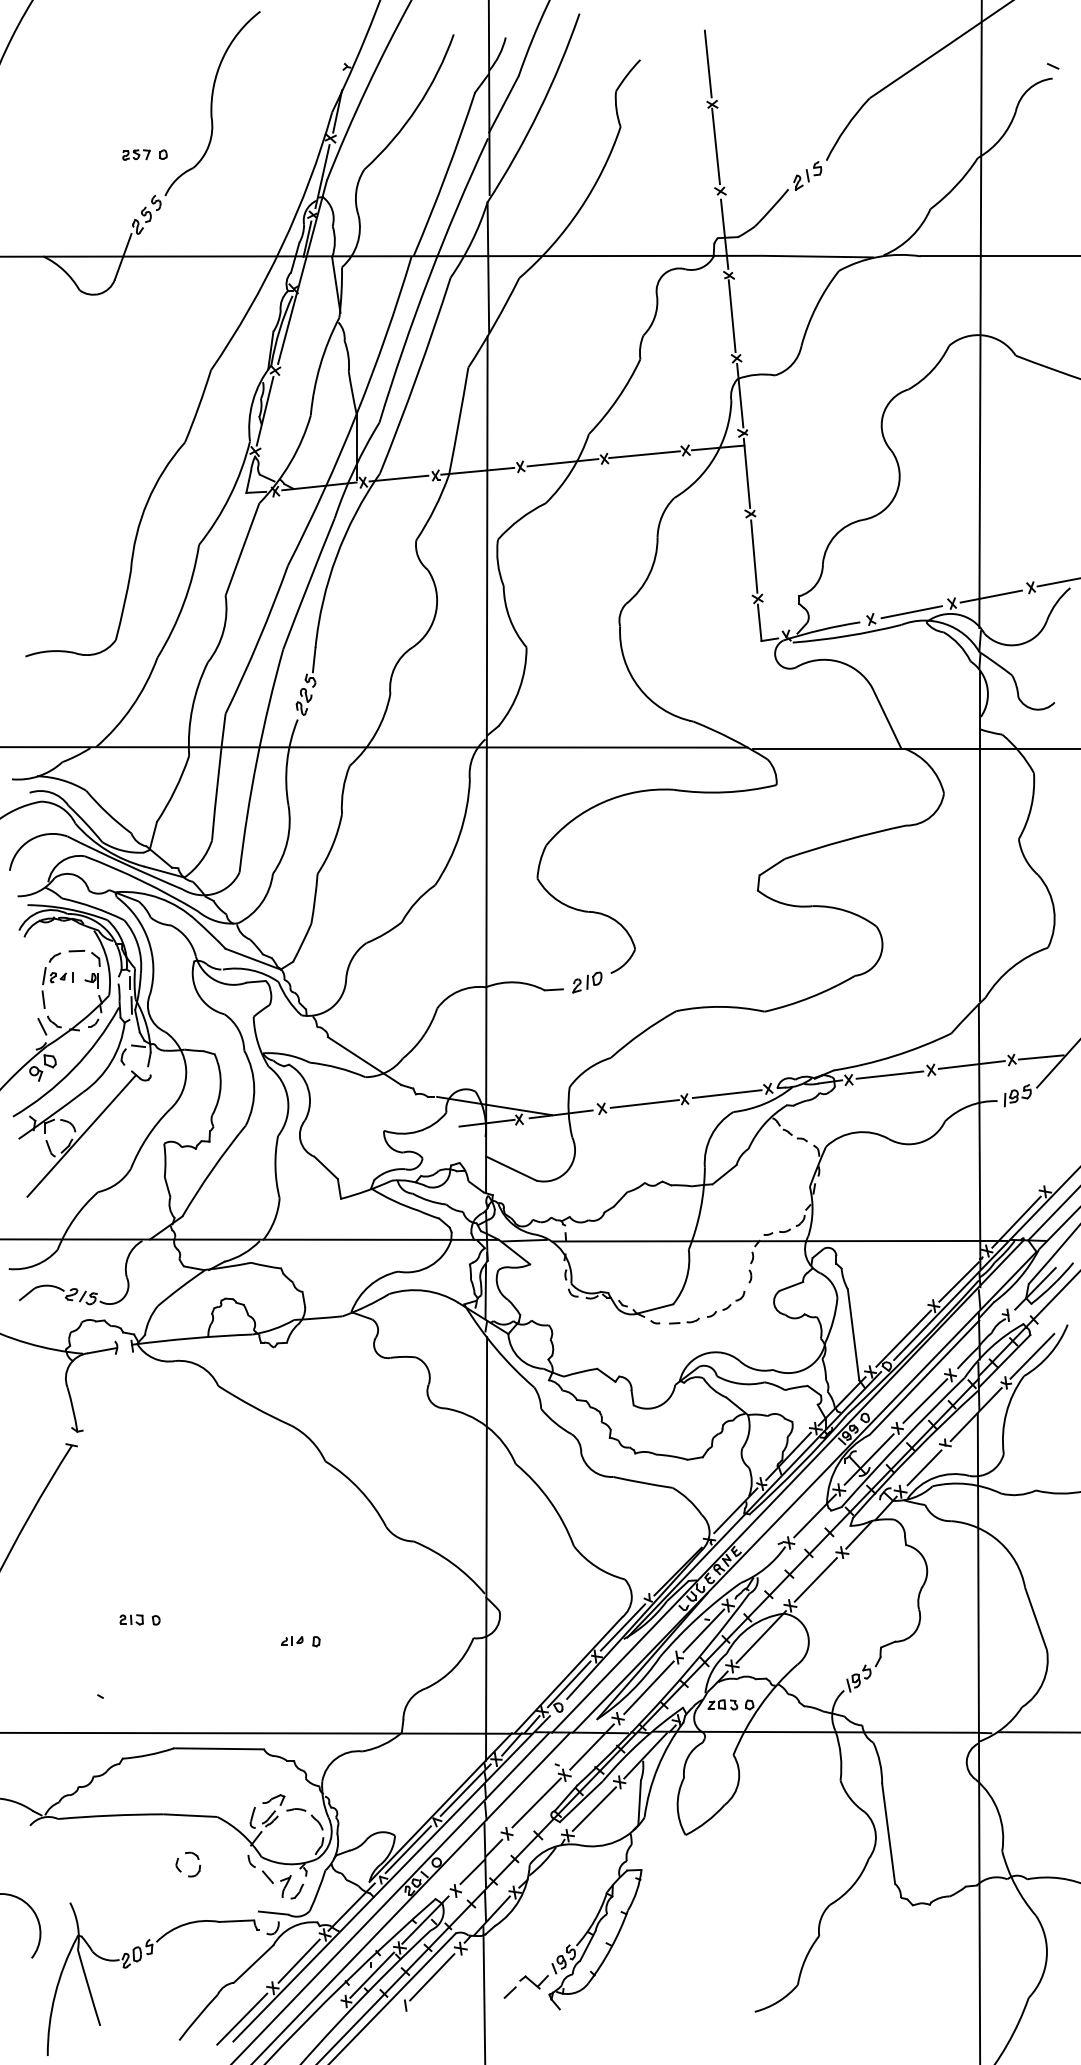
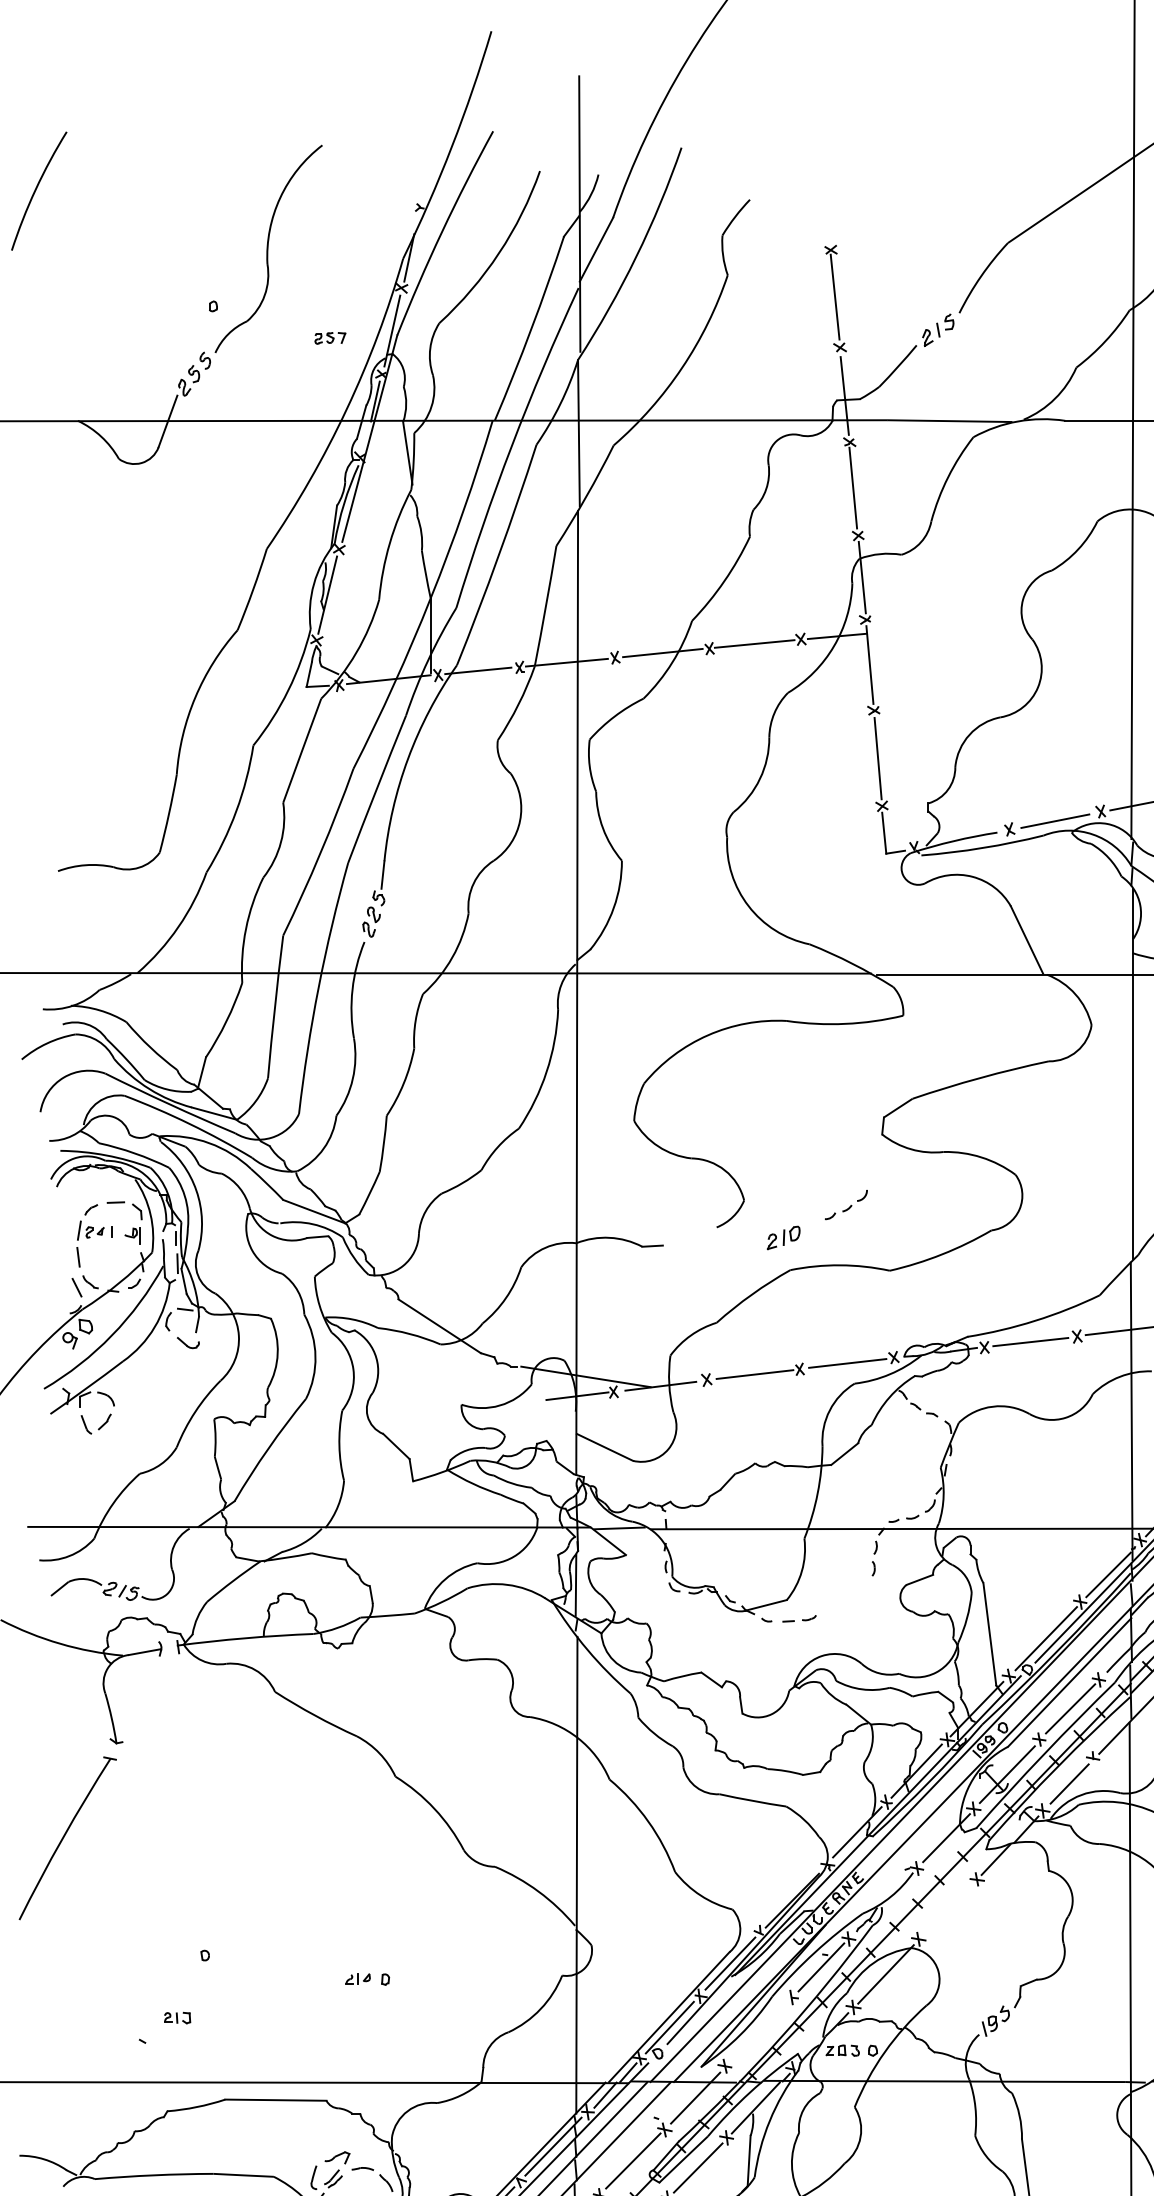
line: (707, 63) -> (825, 203), removed
part: (136, 154) -> (330, 337), moved
part: (587, 982) -> (783, 1237), moved
line: (81, 1135) -> (121, 1410), removed
part: (726, 1303) -> (846, 1204), moved
line: (815, 1579) -> (947, 1909), removed
part: (131, 1619) -> (177, 2017), moved
line: (648, 1687) -> (759, 2031), removed

